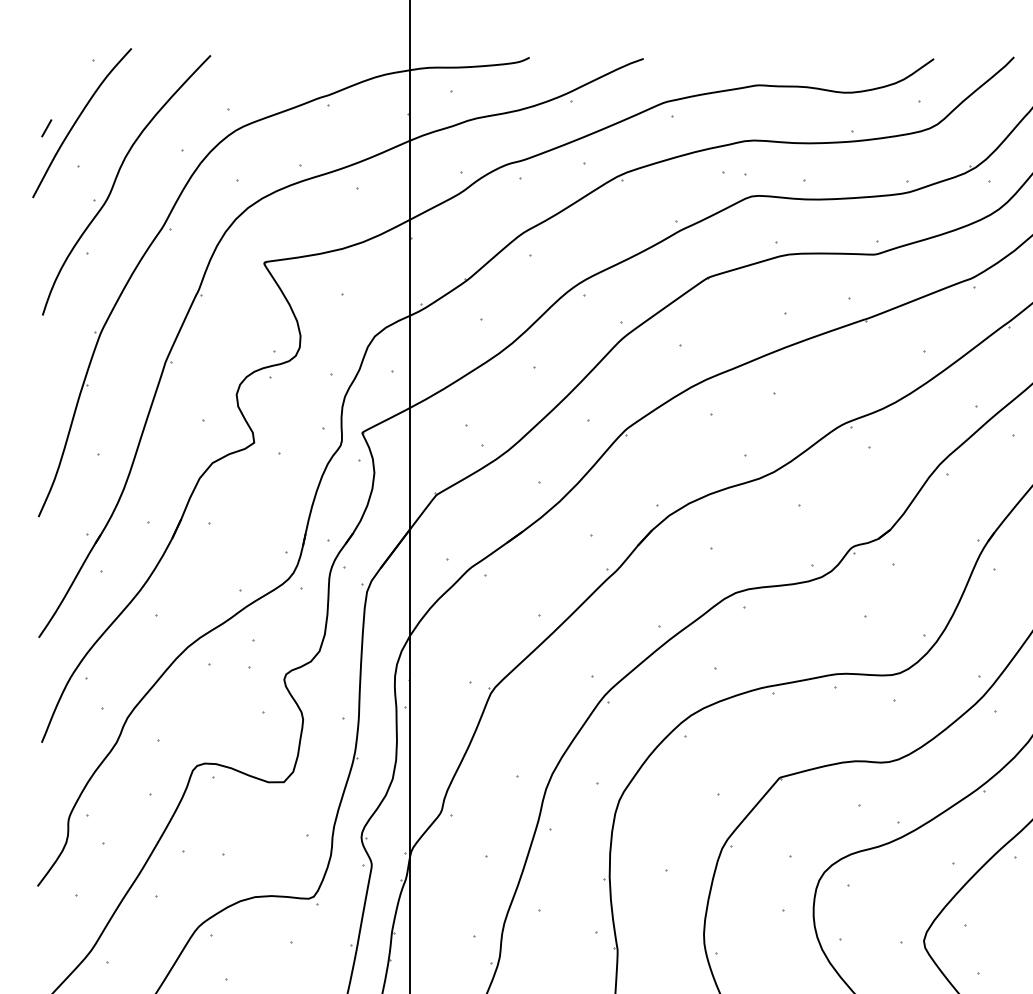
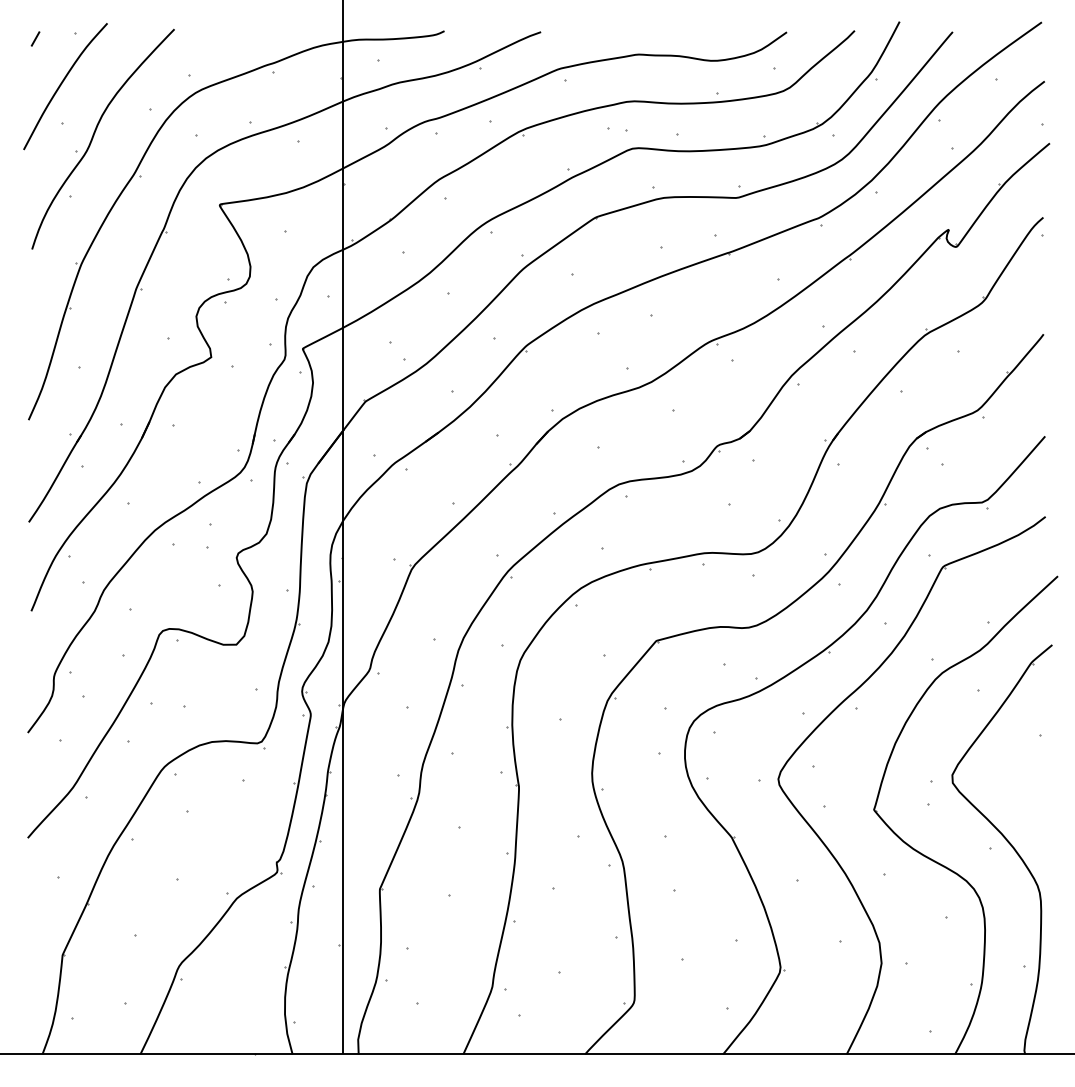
line: (46, 127) -> (35, 38), moved

